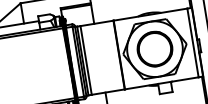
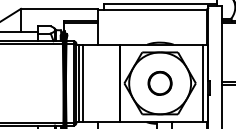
part: (154, 49) -> (159, 83), size x0.6

